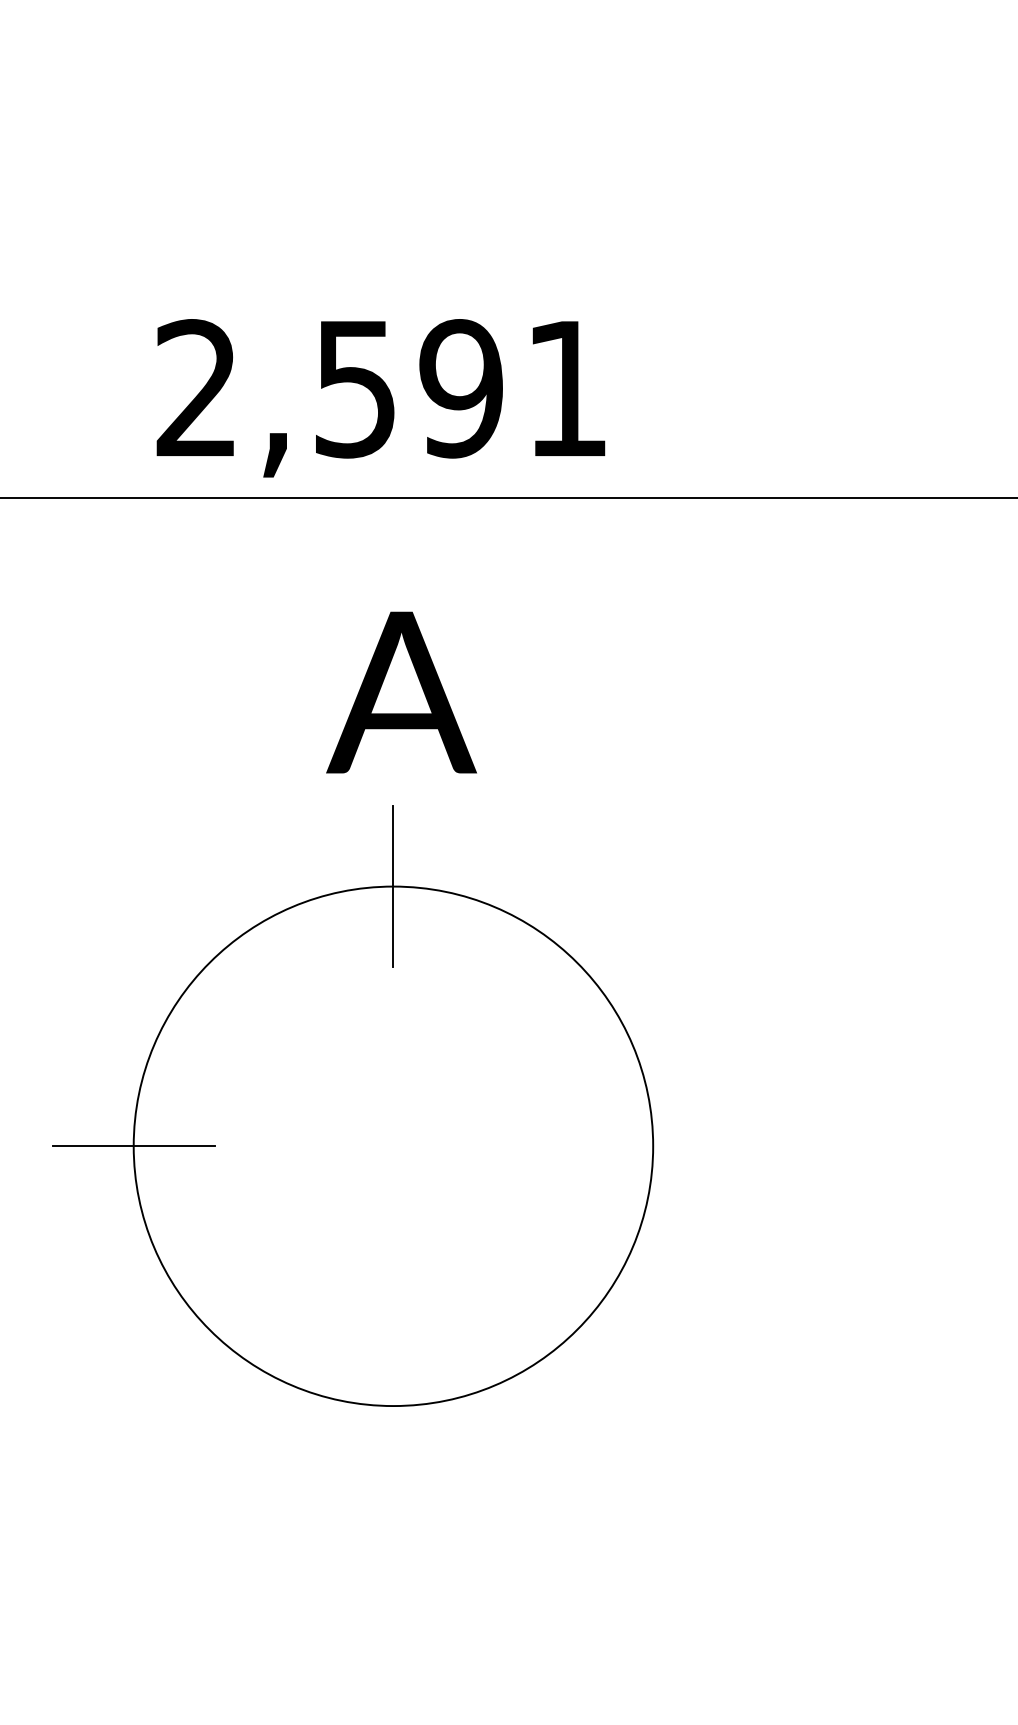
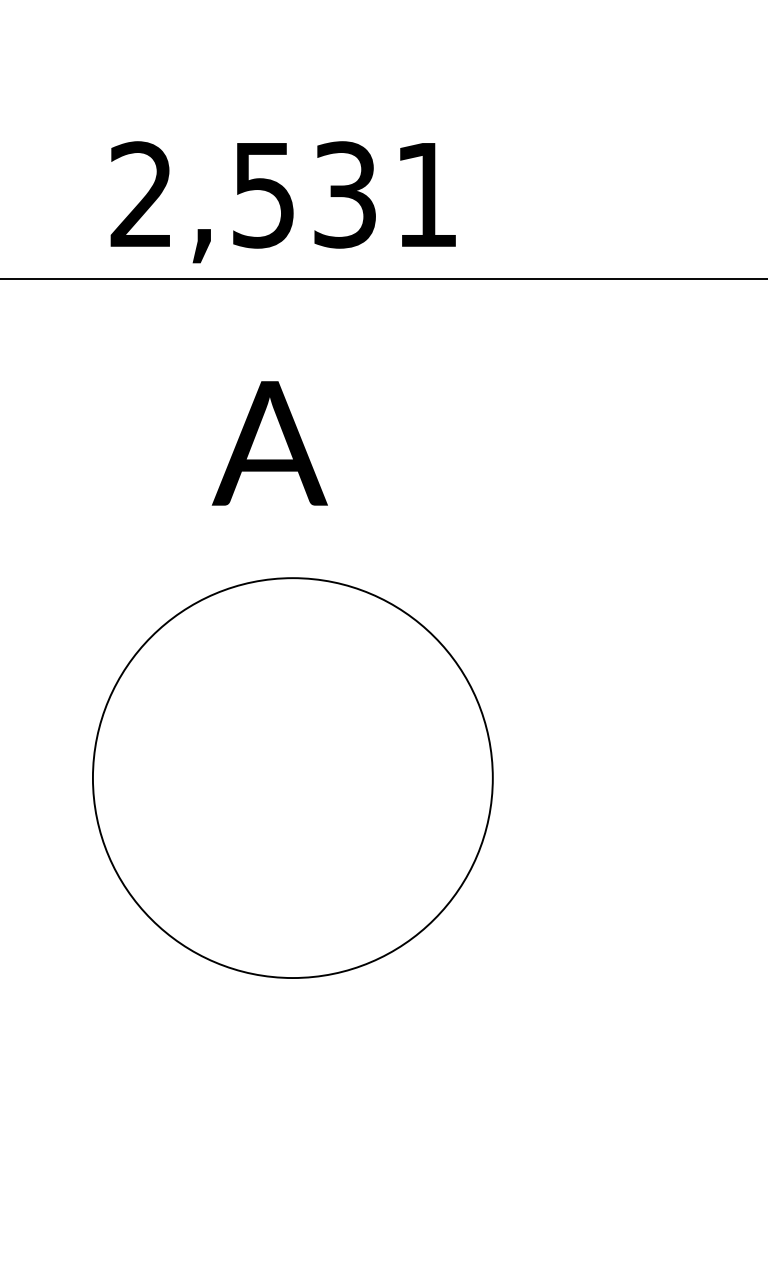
text: (460, 388) -> (344, 194), 2,591 -> 2,531
text: (401, 692) -> (269, 443), moved
line: (393, 886) -> (292, 578), removed
line: (133, 1146) -> (92, 778), removed

